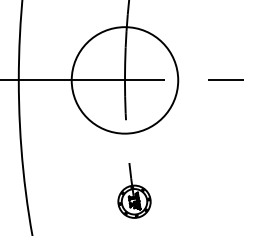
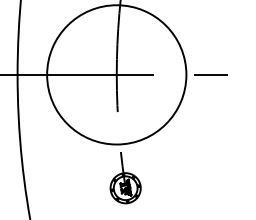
circle: (124, 80) -> (116, 74), size x1.4

